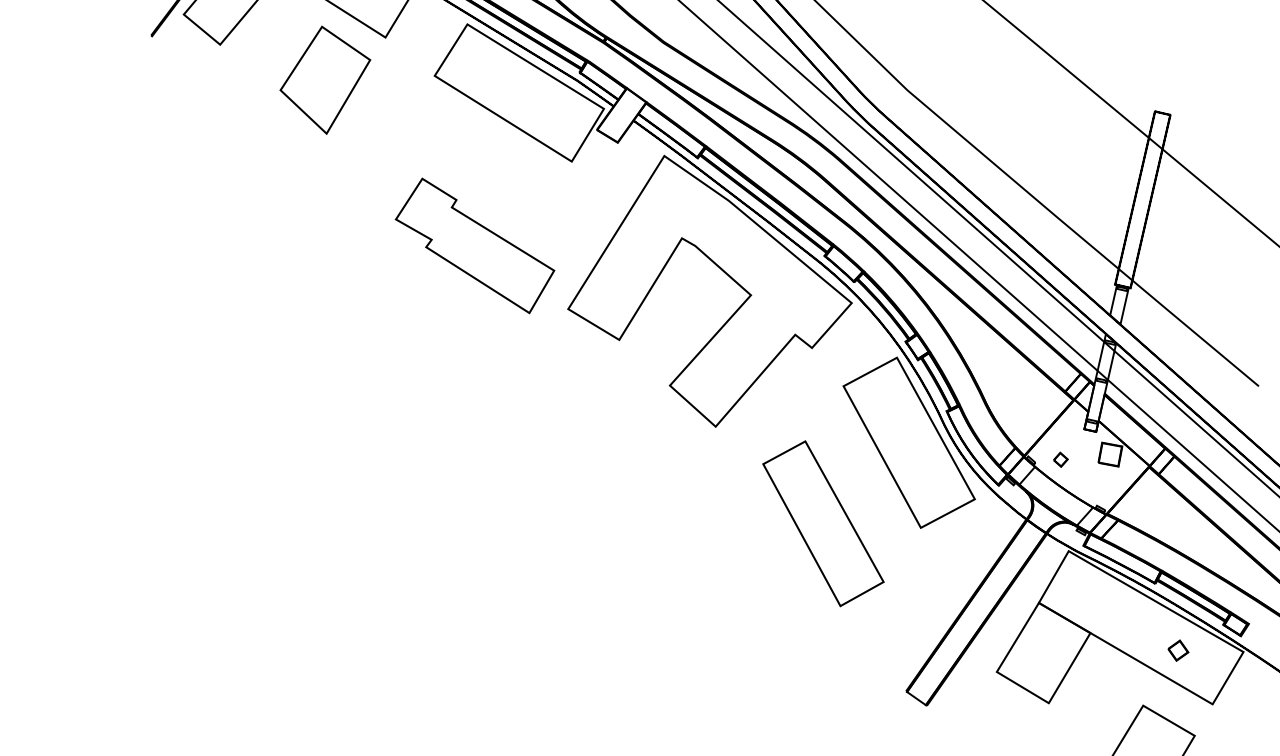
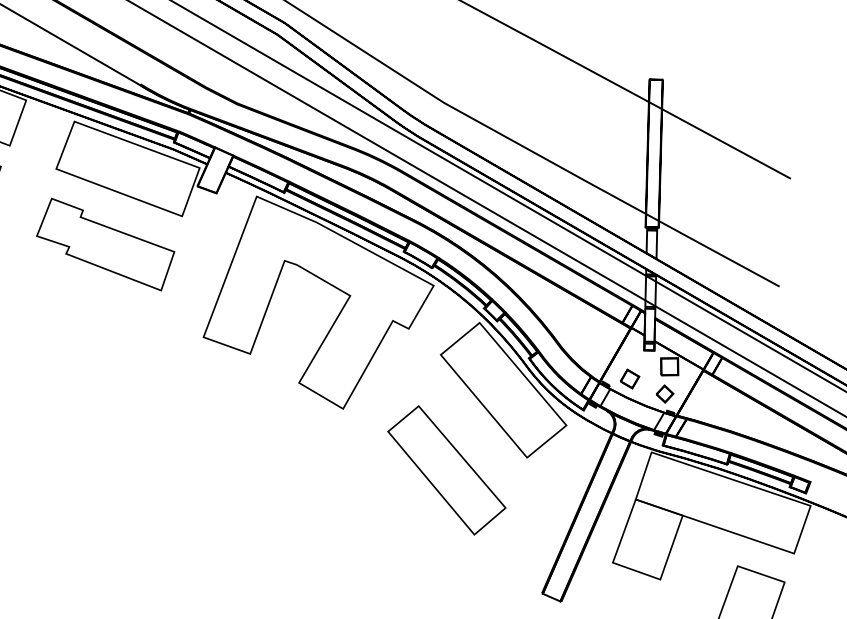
part: (474, 245) -> (105, 244), moved
part: (1060, 459) -> (629, 378), size x1.67
part: (1178, 650) -> (665, 393), moved

